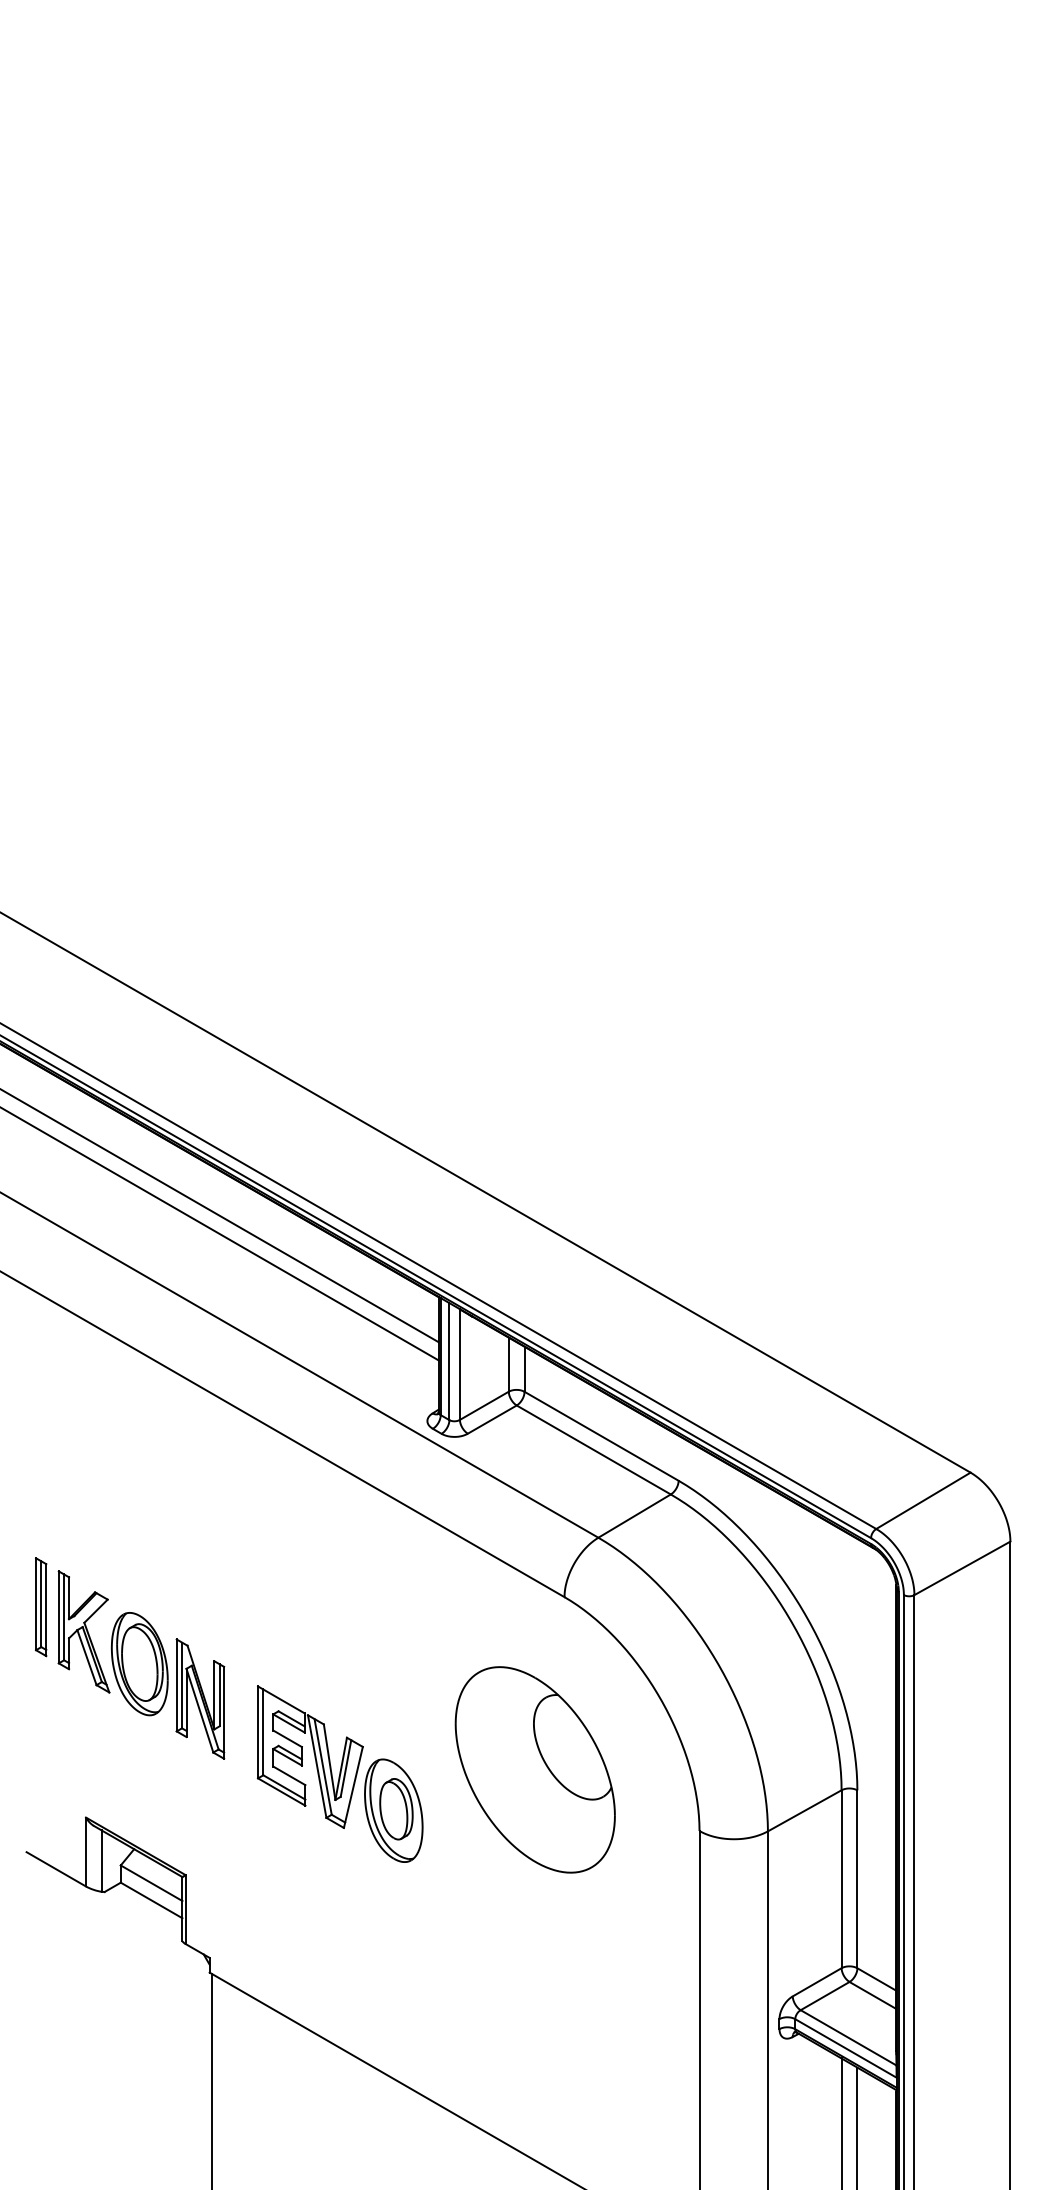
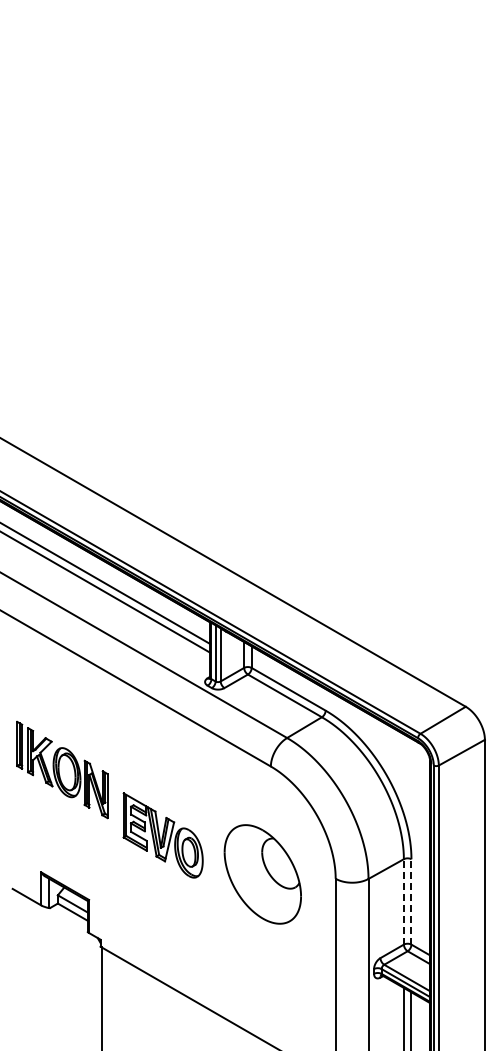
part: (130, 1657) -> (62, 769), moved
part: (534, 1770) -> (262, 874), moved
part: (338, 1774) -> (162, 835), moved
line: (840, 1878) -> (403, 901), solid -> dashed
line: (857, 1878) -> (411, 901), solid -> dashed

